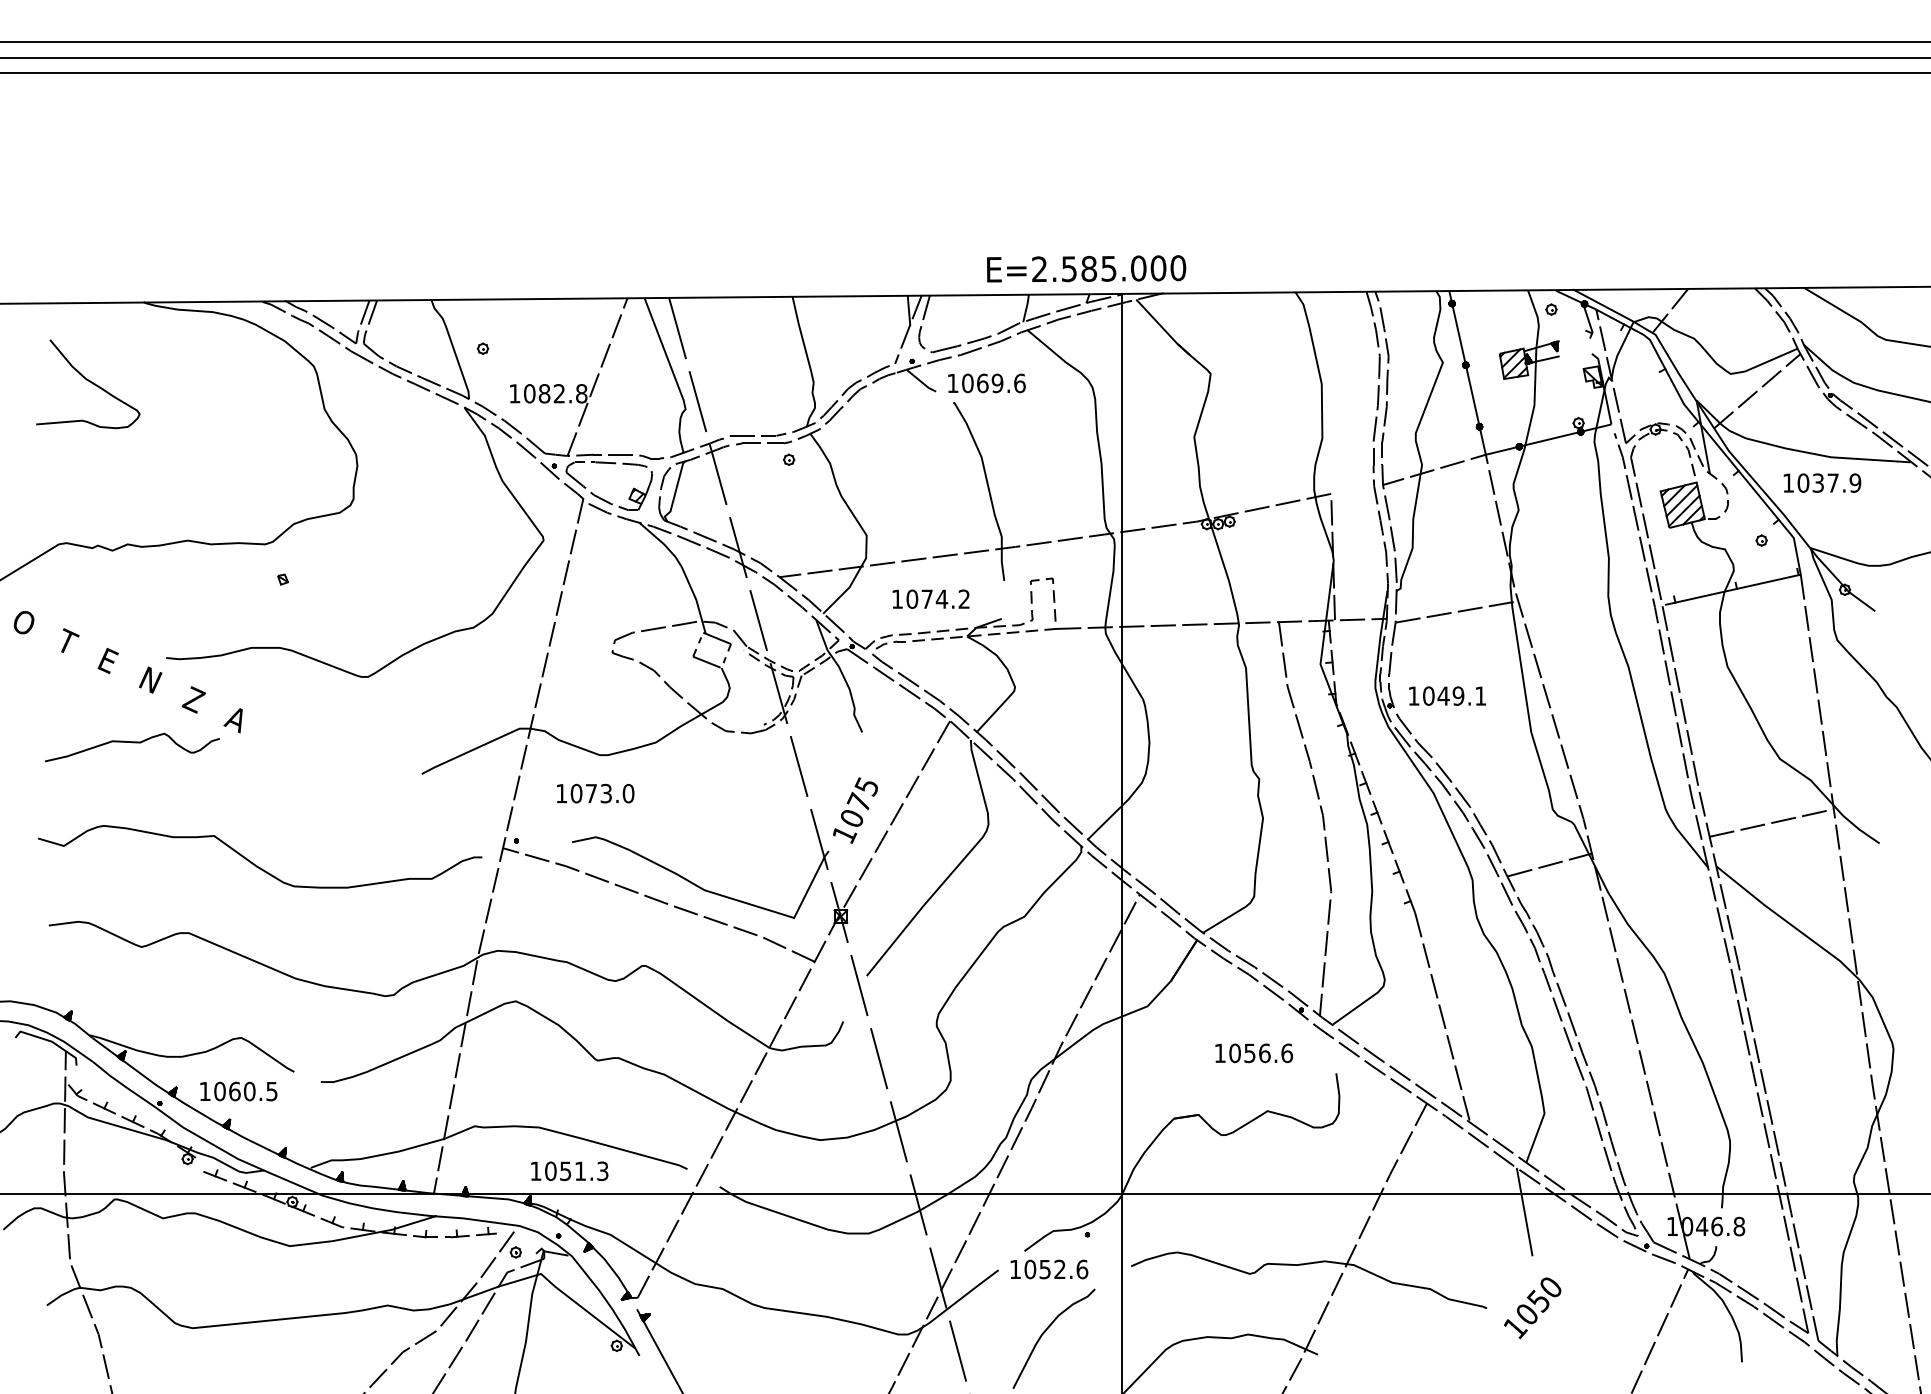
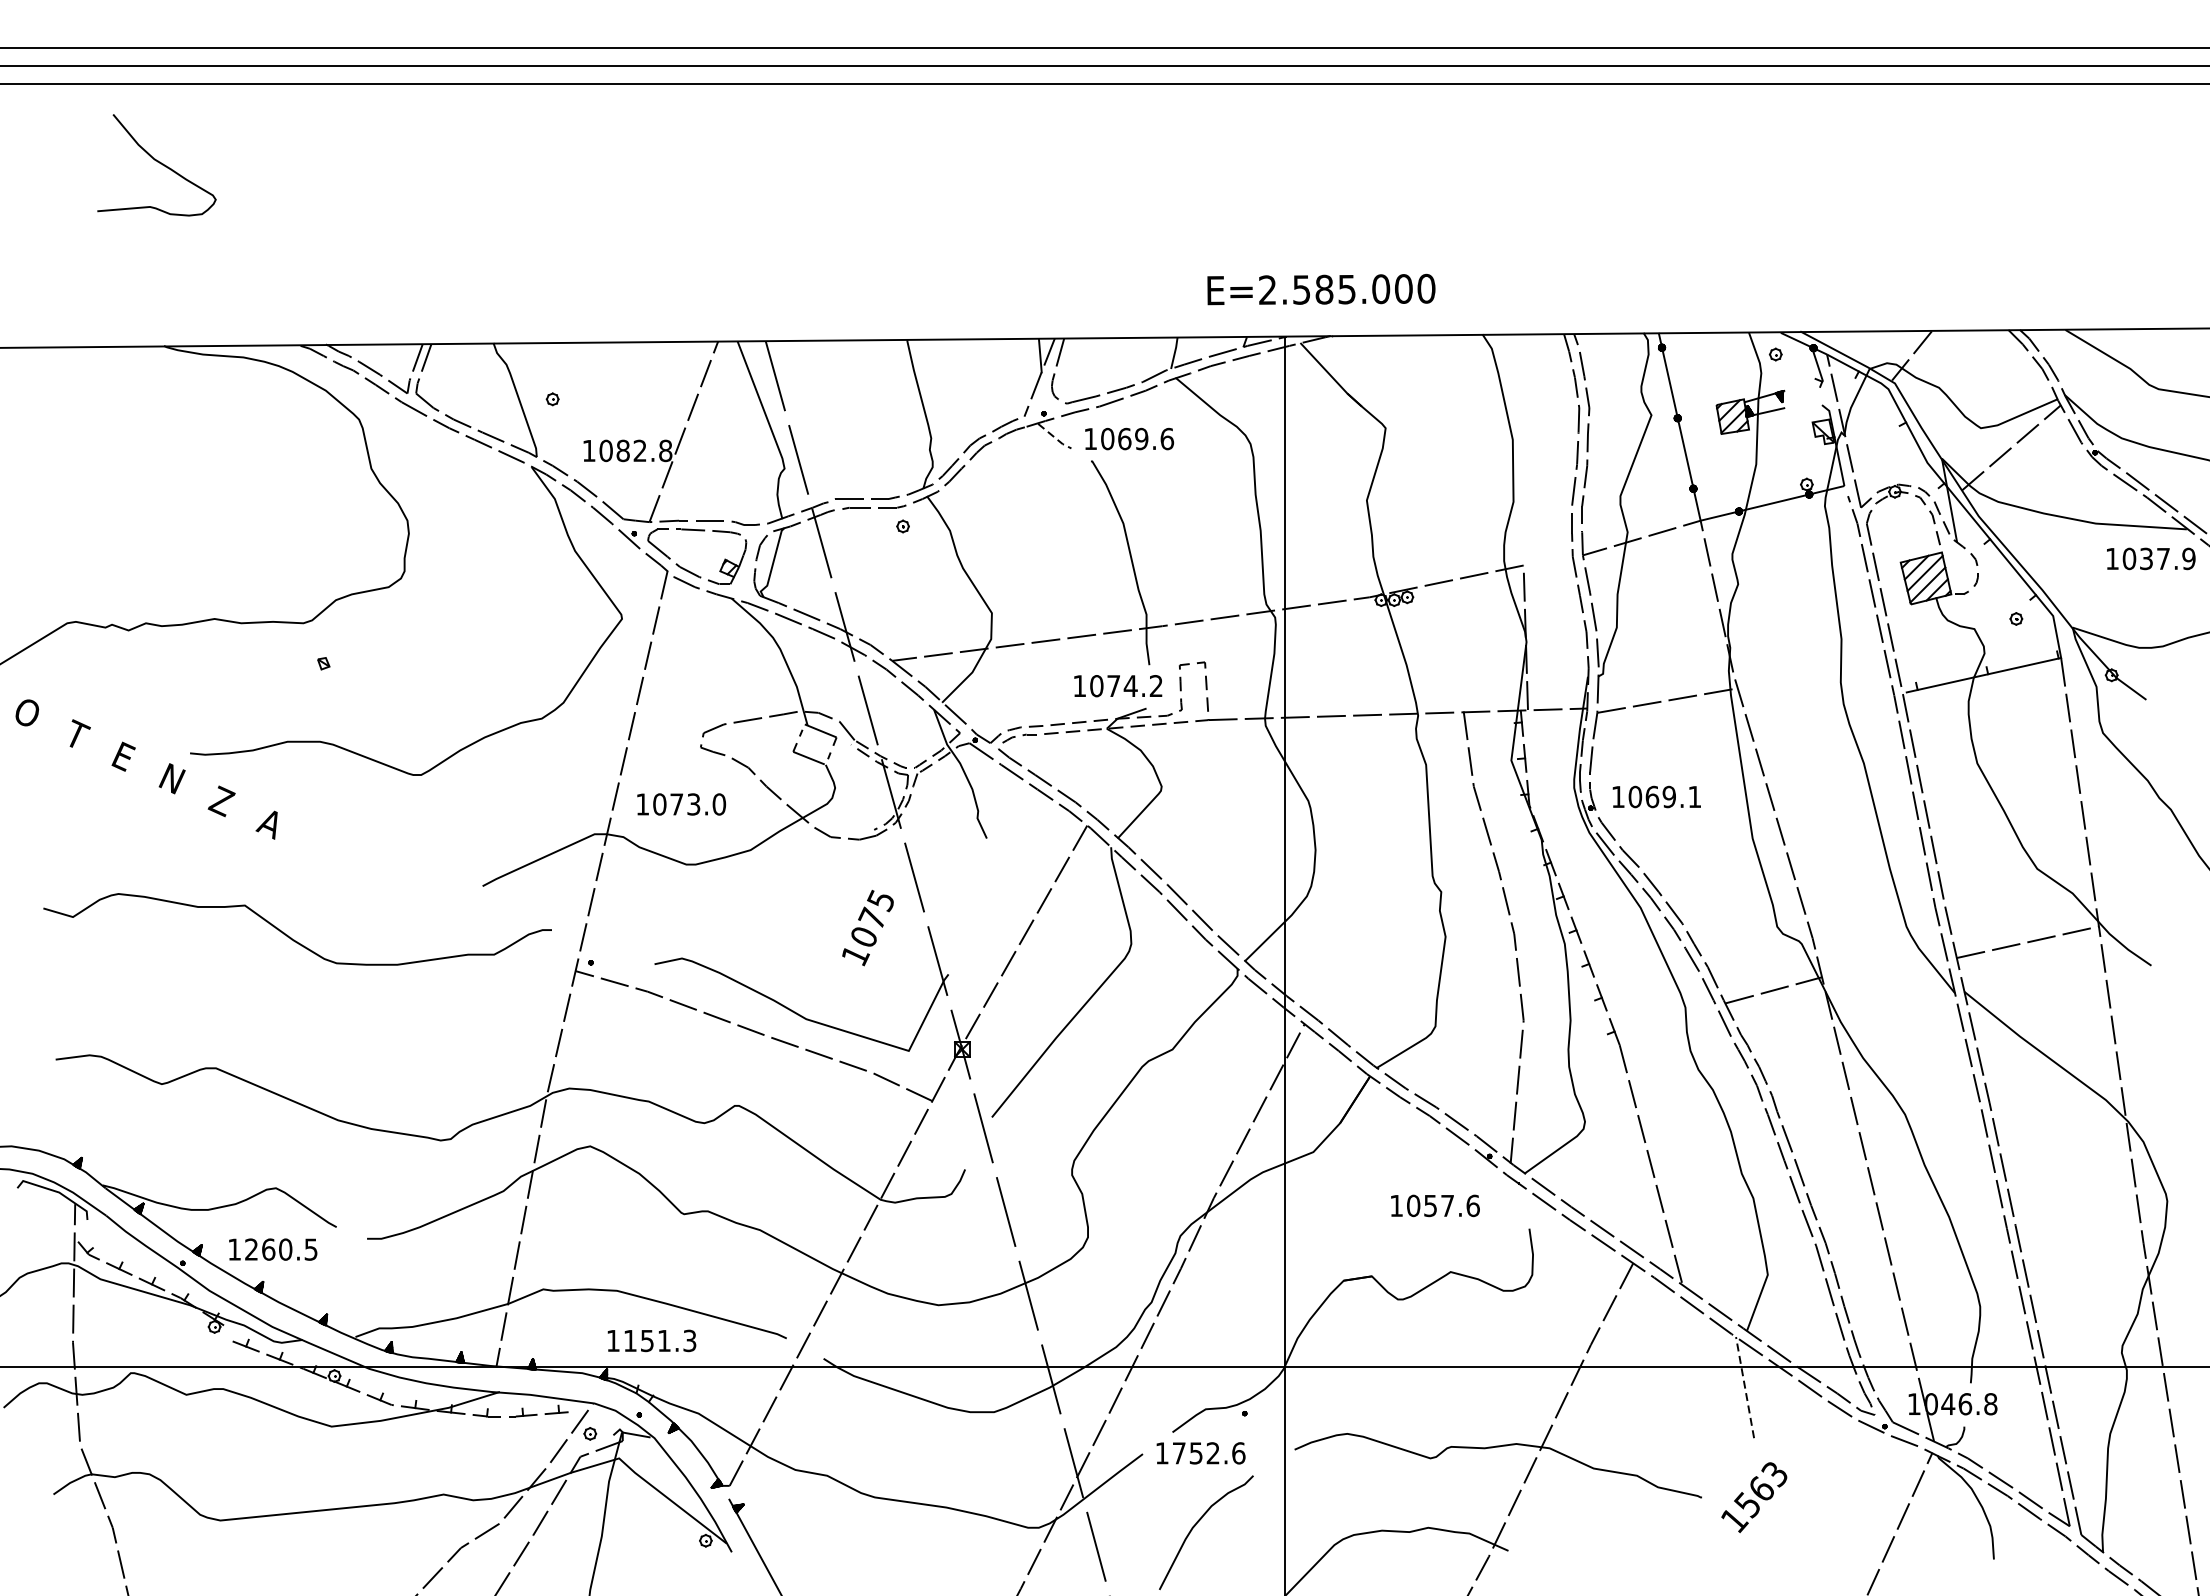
text: (1086, 268) -> (1321, 289), moved
curve: (89, 382) -> (158, 163), moved
line: (921, 382) -> (1054, 437), solid -> dashed
text: (1822, 482) -> (2151, 558), moved
text: (930, 598) -> (1117, 685), moved
text: (1443, 695) -> (1652, 796), 1049.1 -> 1069.1
curve: (132, 743) -> (151, 851), removed
text: (595, 793) -> (681, 804), moved
text: (855, 810) -> (868, 927), moved
curve: (253, 862) -> (289, 935), moved
text: (1264, 1053) -> (1447, 1206), 1056.6 -> 1057.6
text: (219, 1091) -> (251, 1249), 1060.5 -> 1260.5
text: (550, 1170) -> (629, 1340), 1051.3 -> 1151.3
line: (1524, 1212) -> (1744, 1388), solid -> dashed
text: (1030, 1269) -> (1179, 1453), 1052.6 -> 1752.6
text: (1538, 1301) -> (1760, 1489), 1050 -> 1563

